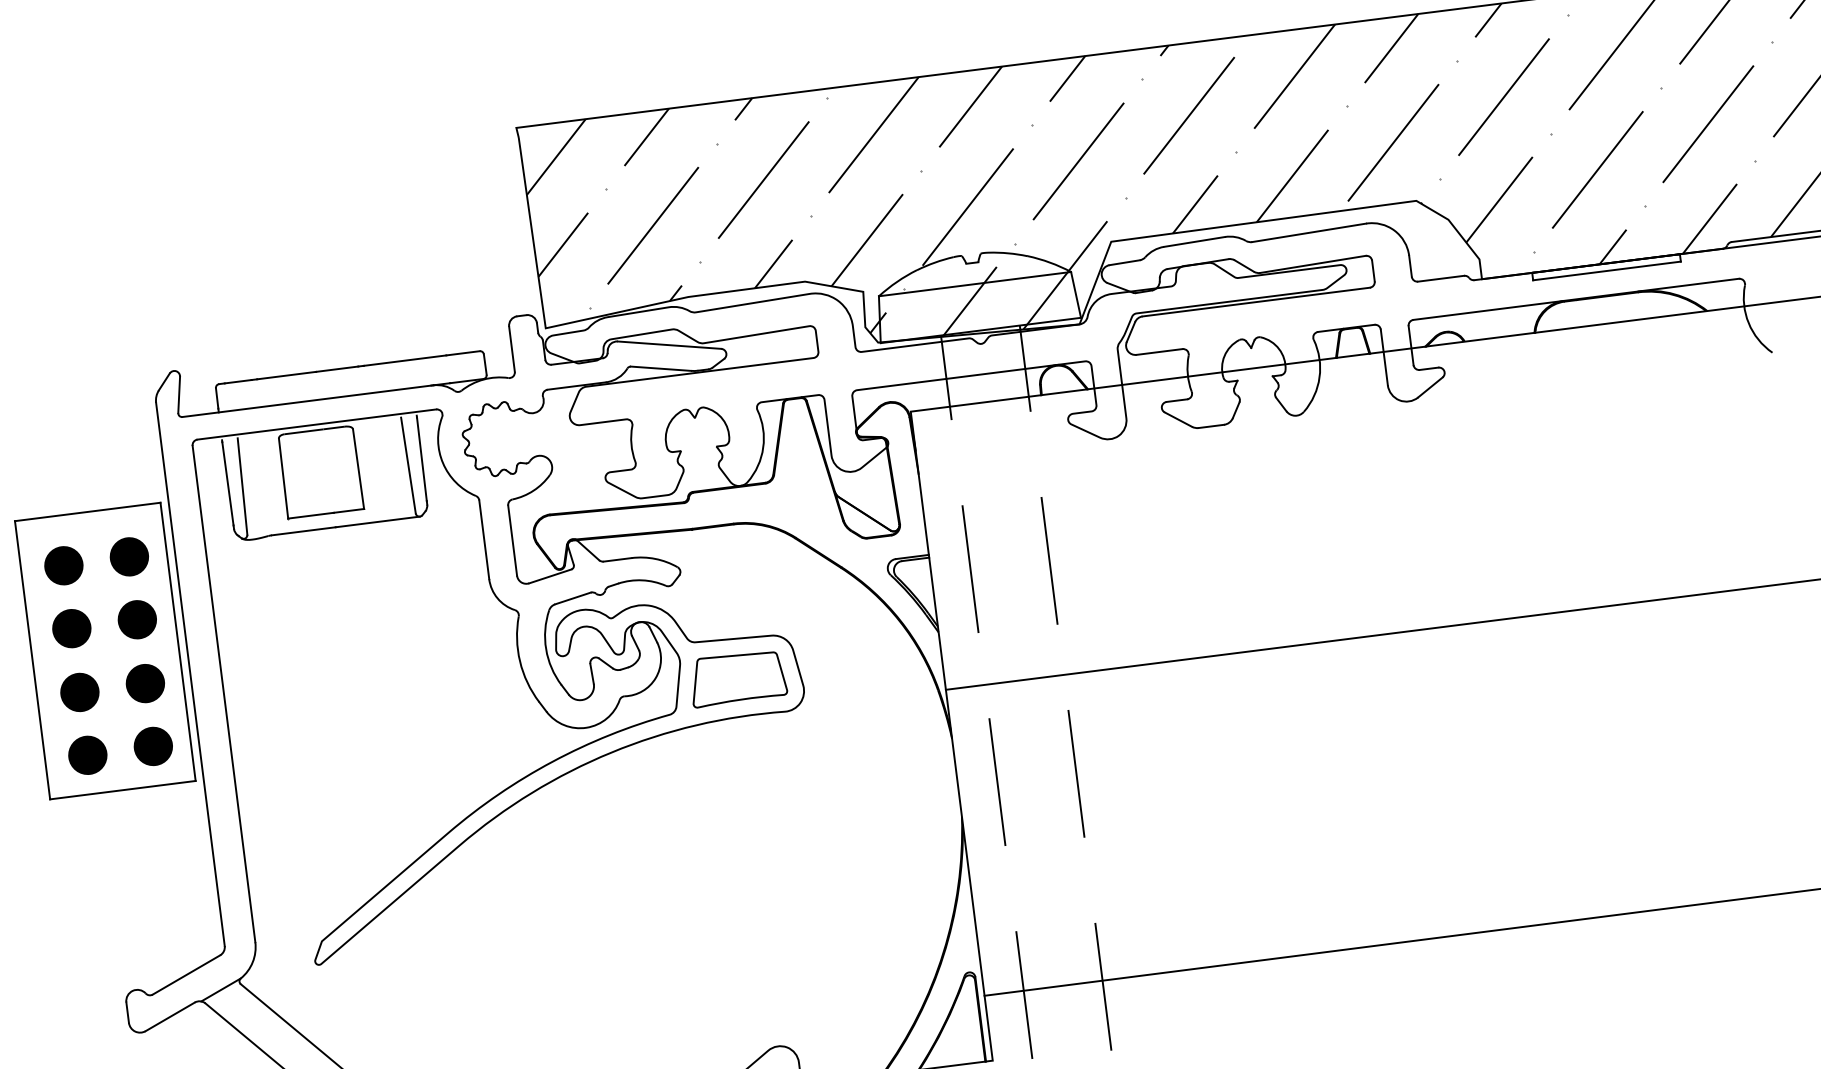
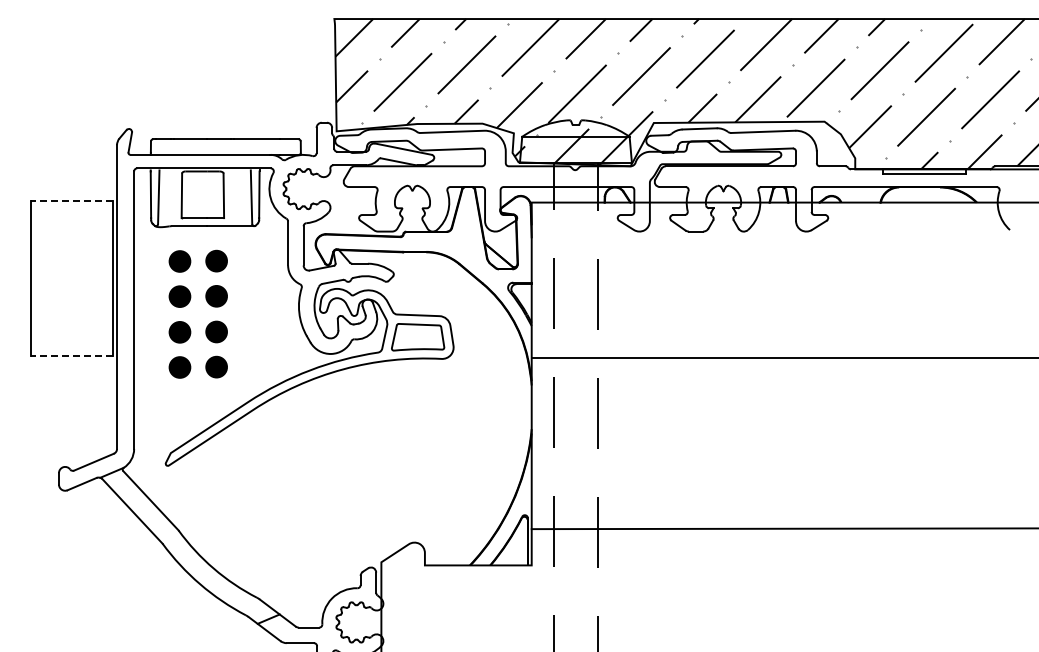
line: (87, 511) -> (71, 200), solid -> dashed
part: (88, 640) -> (188, 304), moved
line: (122, 790) -> (71, 356), solid -> dashed

